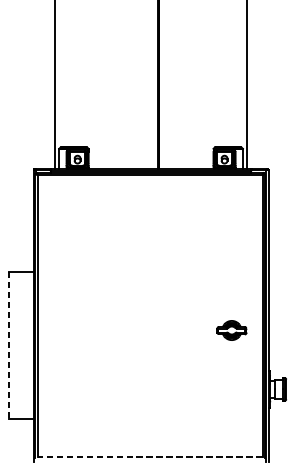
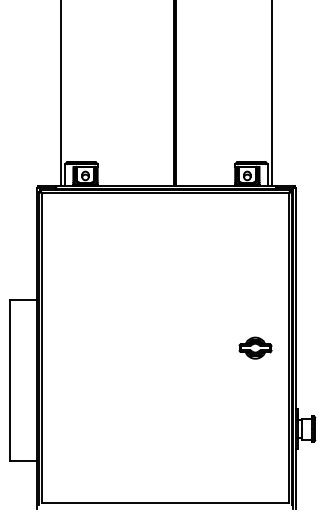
part: (231, 329) -> (255, 347), moved
line: (8, 345) -> (9, 380), dashed -> solid
line: (150, 457) -> (165, 503), dashed -> solid

